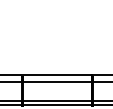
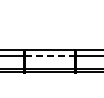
line: (56, 82) -> (49, 55), solid -> dashed

